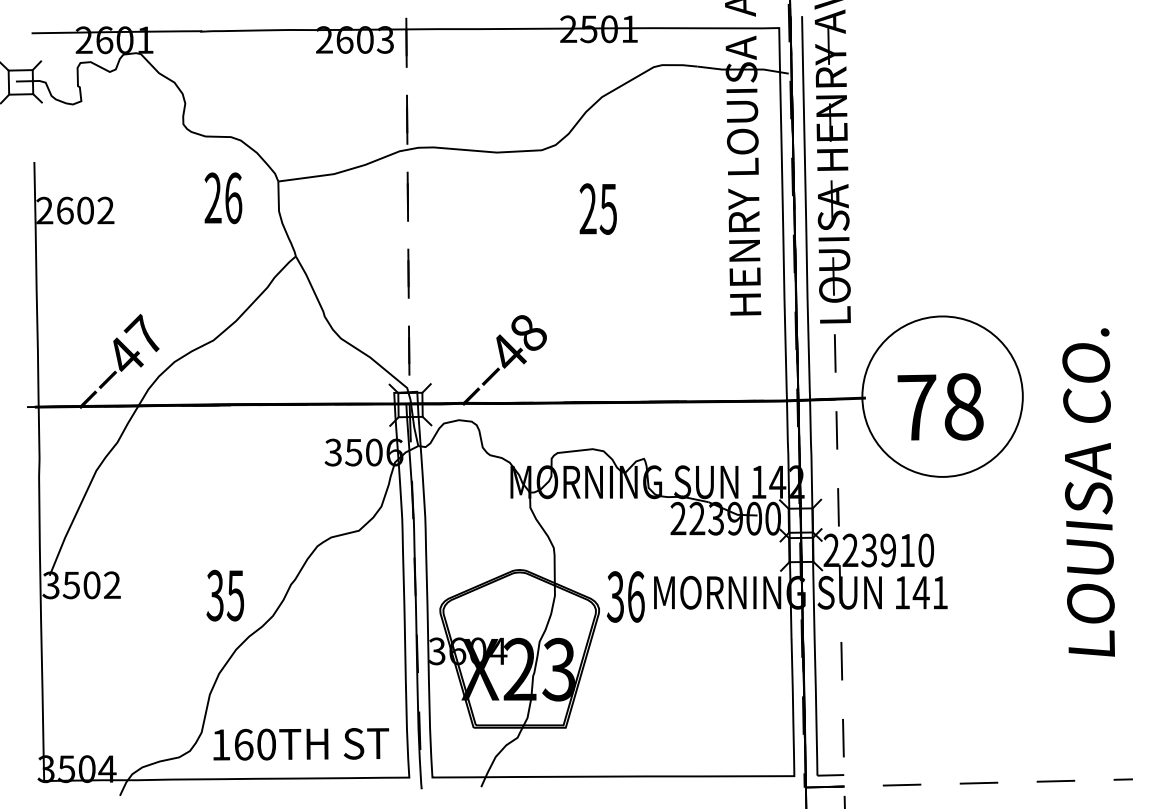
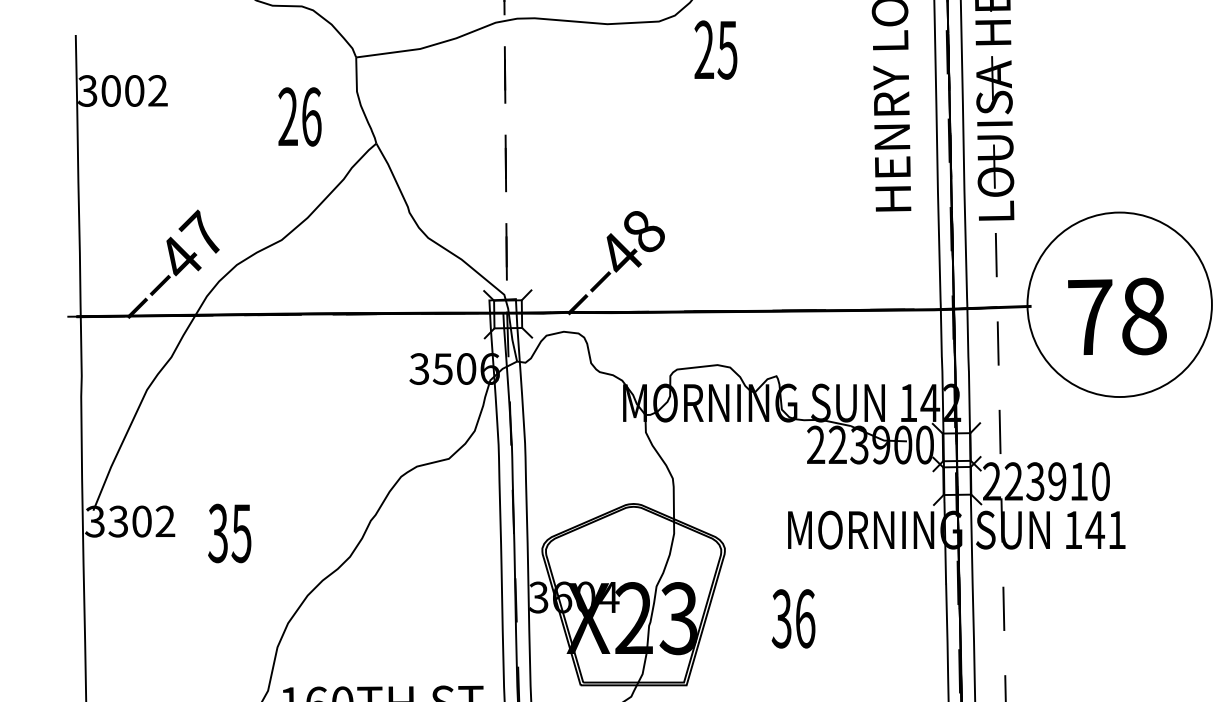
text: (223, 198) -> (300, 117), moved
text: (597, 208) -> (715, 49), moved
text: (54, 210) -> (98, 90), 2602 -> 3002
text: (71, 584) -> (118, 520), 3502 -> 3302
text: (224, 595) -> (228, 533), moved
text: (625, 596) -> (793, 618), moved

